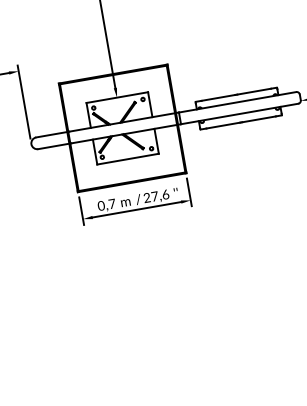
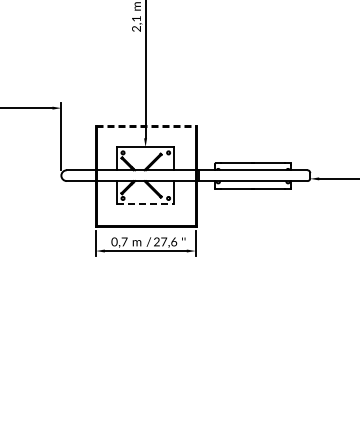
line: (112, 74) -> (145, 125), solid -> dashed
line: (128, 159) -> (146, 204), solid -> dashed

